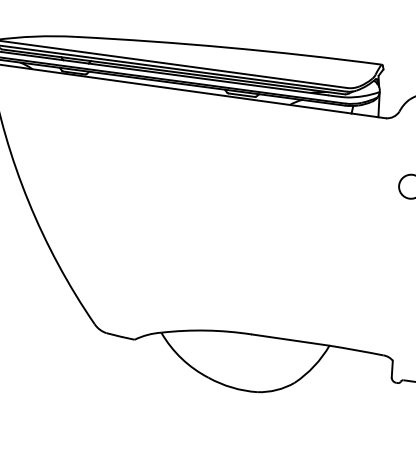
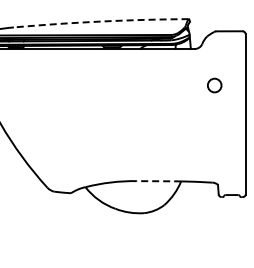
arc: (229, 47) -> (101, 21), solid -> dashed
line: (289, 340) -> (158, 181), solid -> dashed

